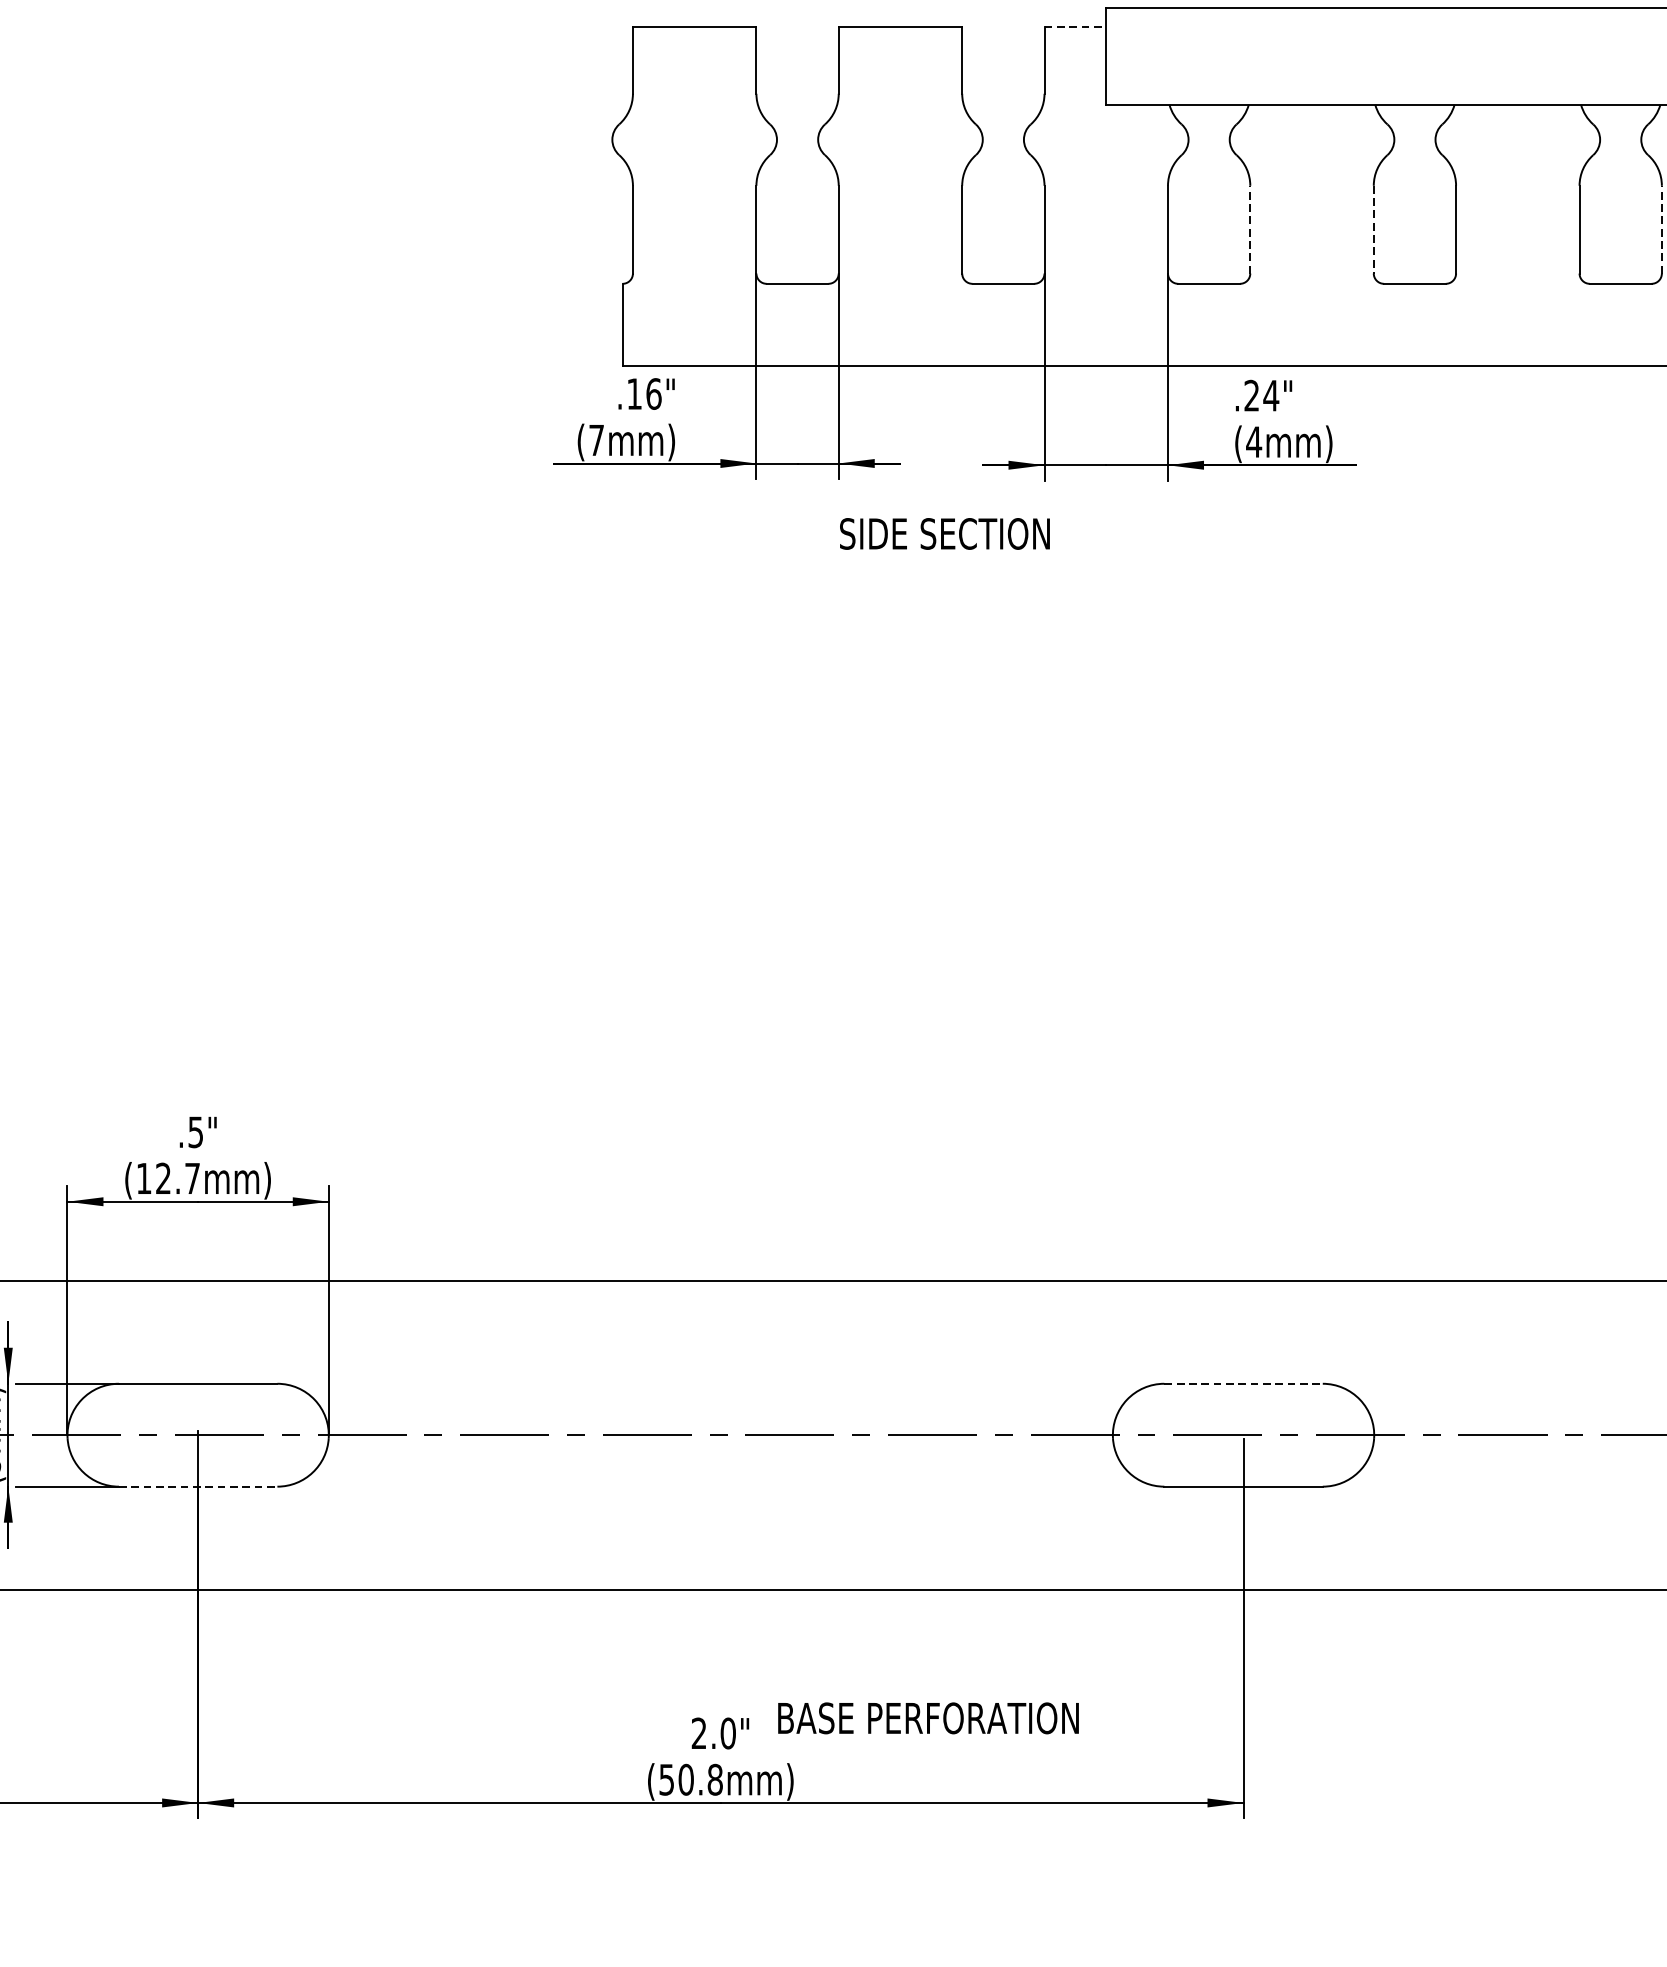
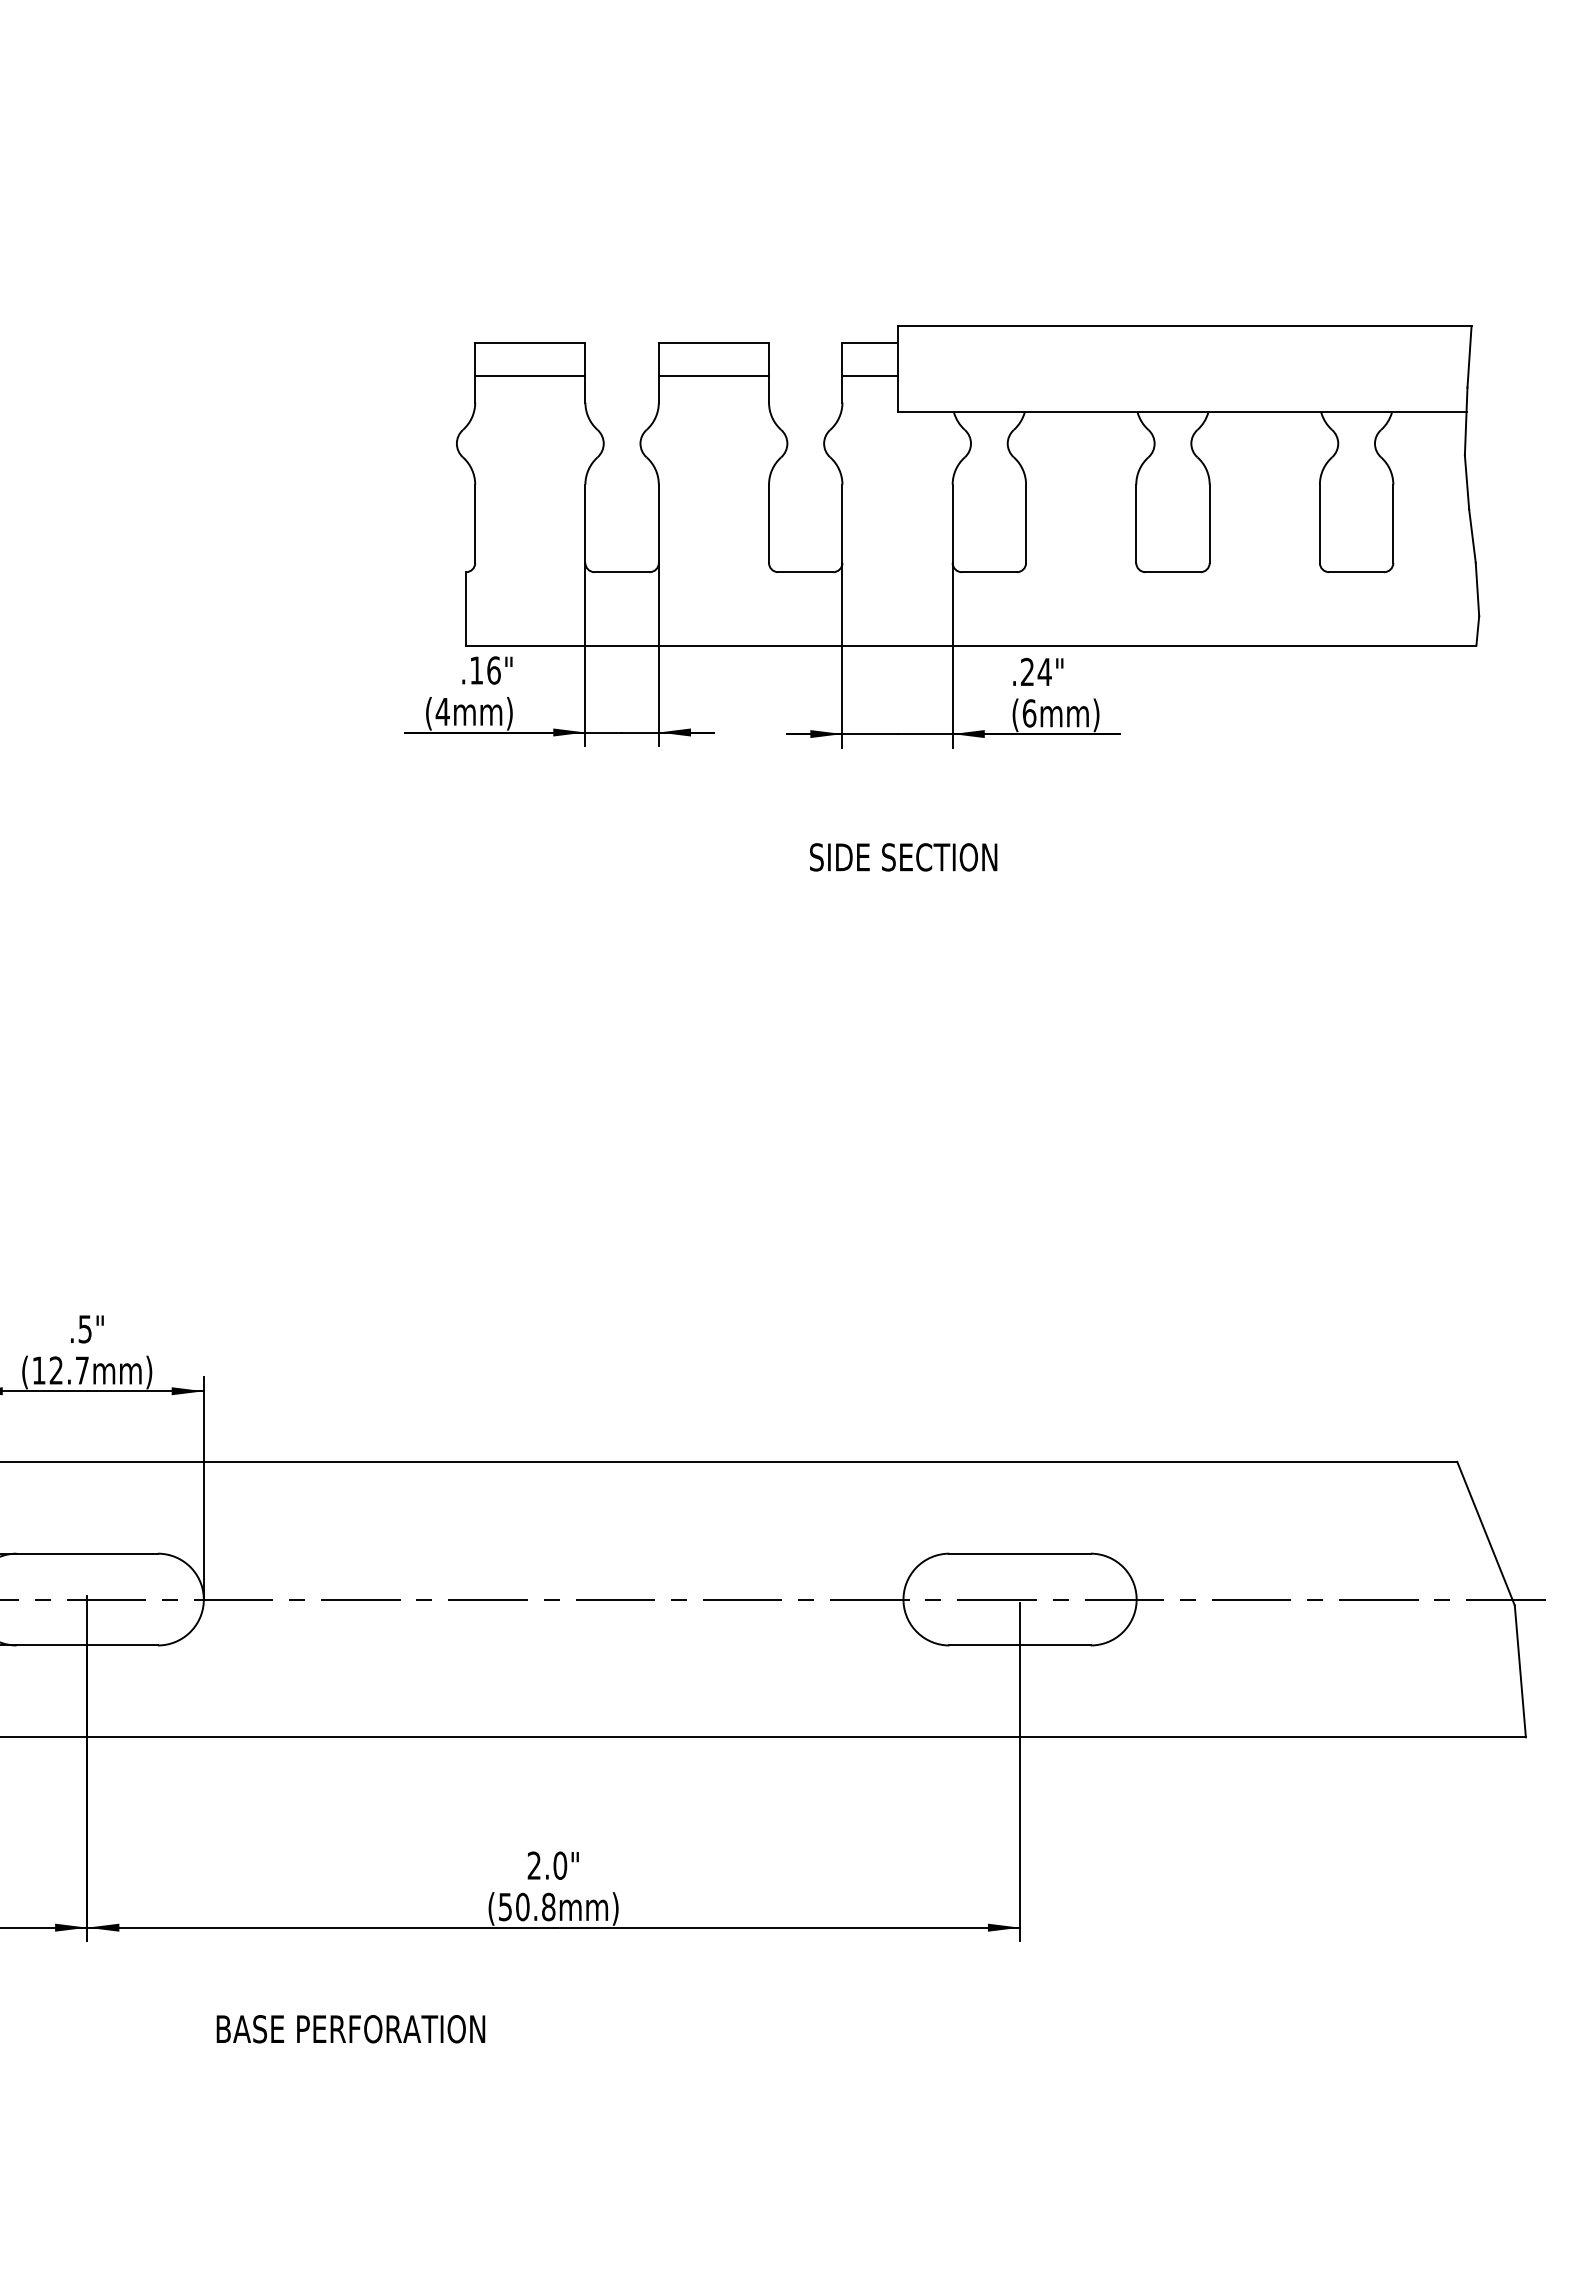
line: (1075, 26) -> (870, 342), dashed -> solid
line: (694, 63) -> (530, 375), added
line: (899, 63) -> (713, 375), added
line: (1074, 63) -> (869, 375), added
line: (1250, 229) -> (1026, 523), dashed -> solid
line: (1662, 229) -> (1393, 523), dashed -> solid
line: (1374, 230) -> (1136, 524), dashed -> solid
text: (596, 439) -> (442, 711), (7mm) -> (4mm)
text: (1254, 442) -> (1029, 713), (4mm) -> (6mm)
text: (944, 534) -> (903, 857), moved
line: (1244, 1383) -> (1020, 1553), dashed -> solid
line: (198, 1486) -> (87, 1645), dashed -> solid
text: (927, 1718) -> (350, 2029), moved

